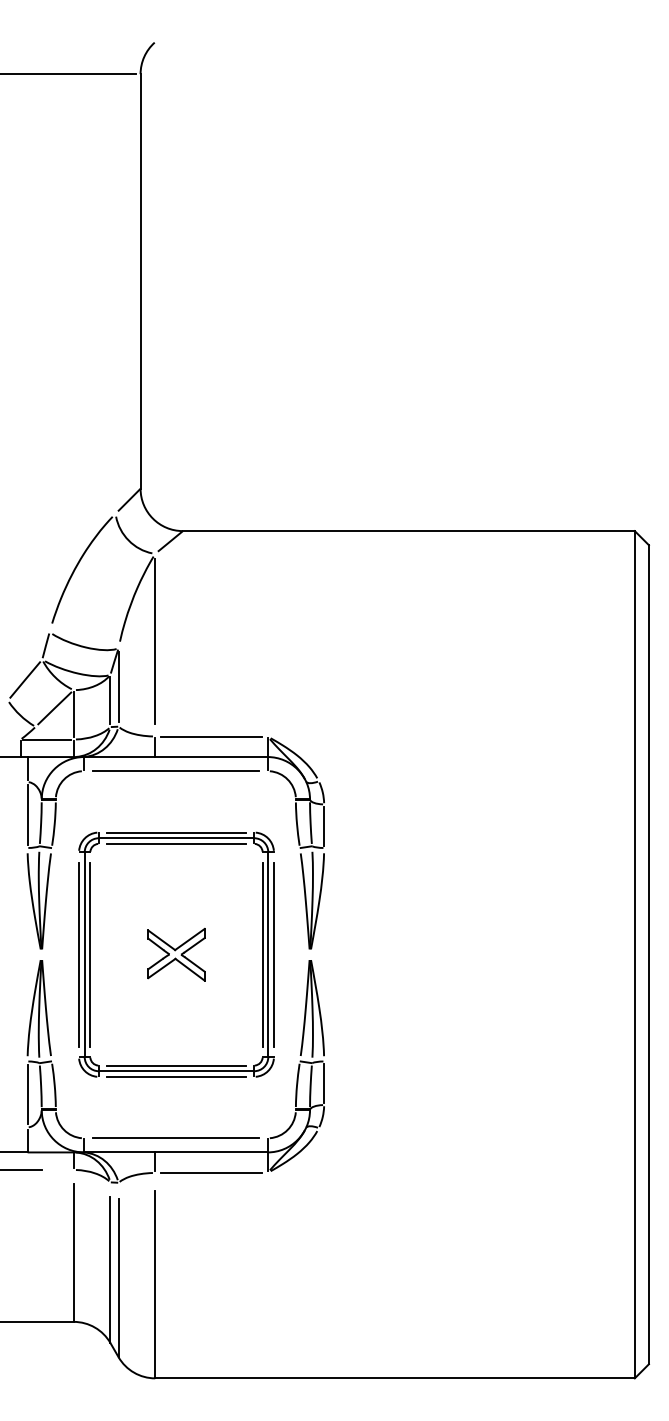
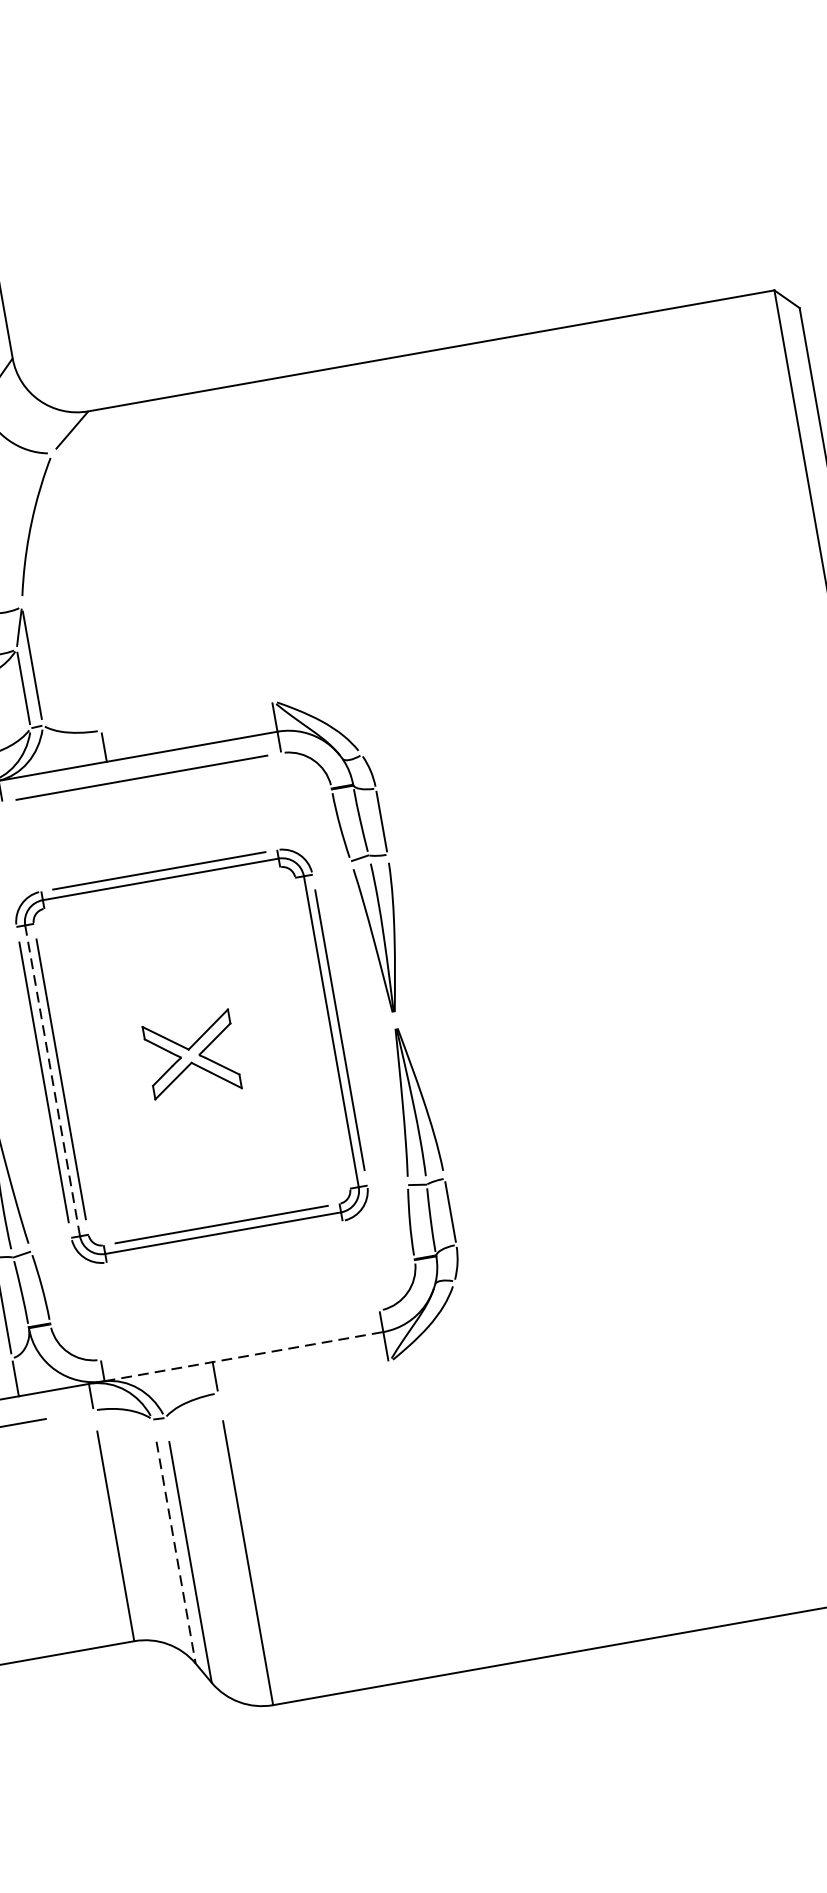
line: (155, 640) -> (75, 584), removed
line: (211, 736) -> (186, 715), removed
line: (176, 843) -> (162, 887), removed
line: (84, 954) -> (52, 1080), solid -> dashed
line: (262, 954) -> (322, 1032), removed
line: (176, 1076) -> (224, 1241), removed
line: (175, 1137) -> (239, 1334), removed
line: (175, 1152) -> (243, 1356), solid -> dashed
line: (211, 1172) -> (303, 1377), removed
line: (110, 1269) -> (176, 1551), solid -> dashed

